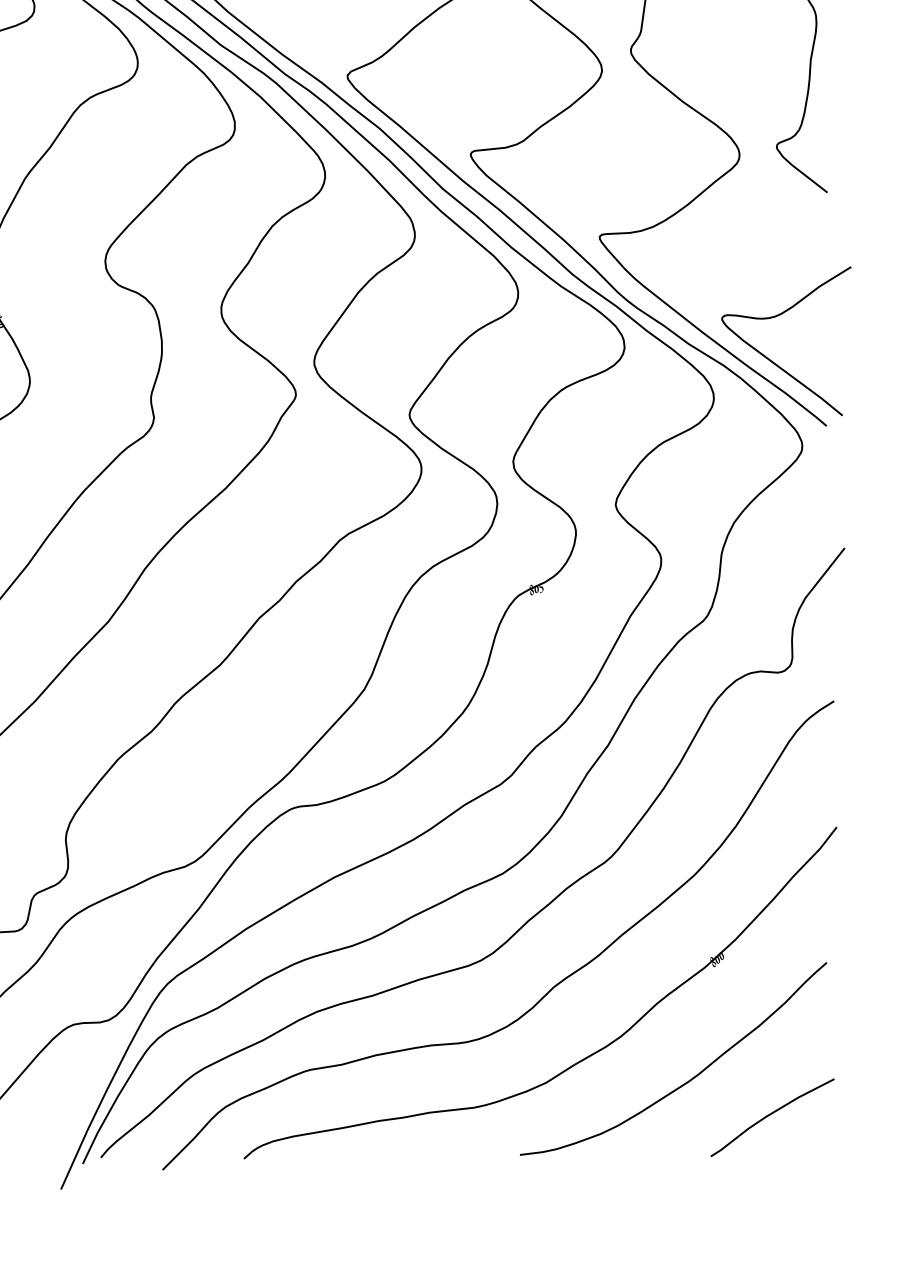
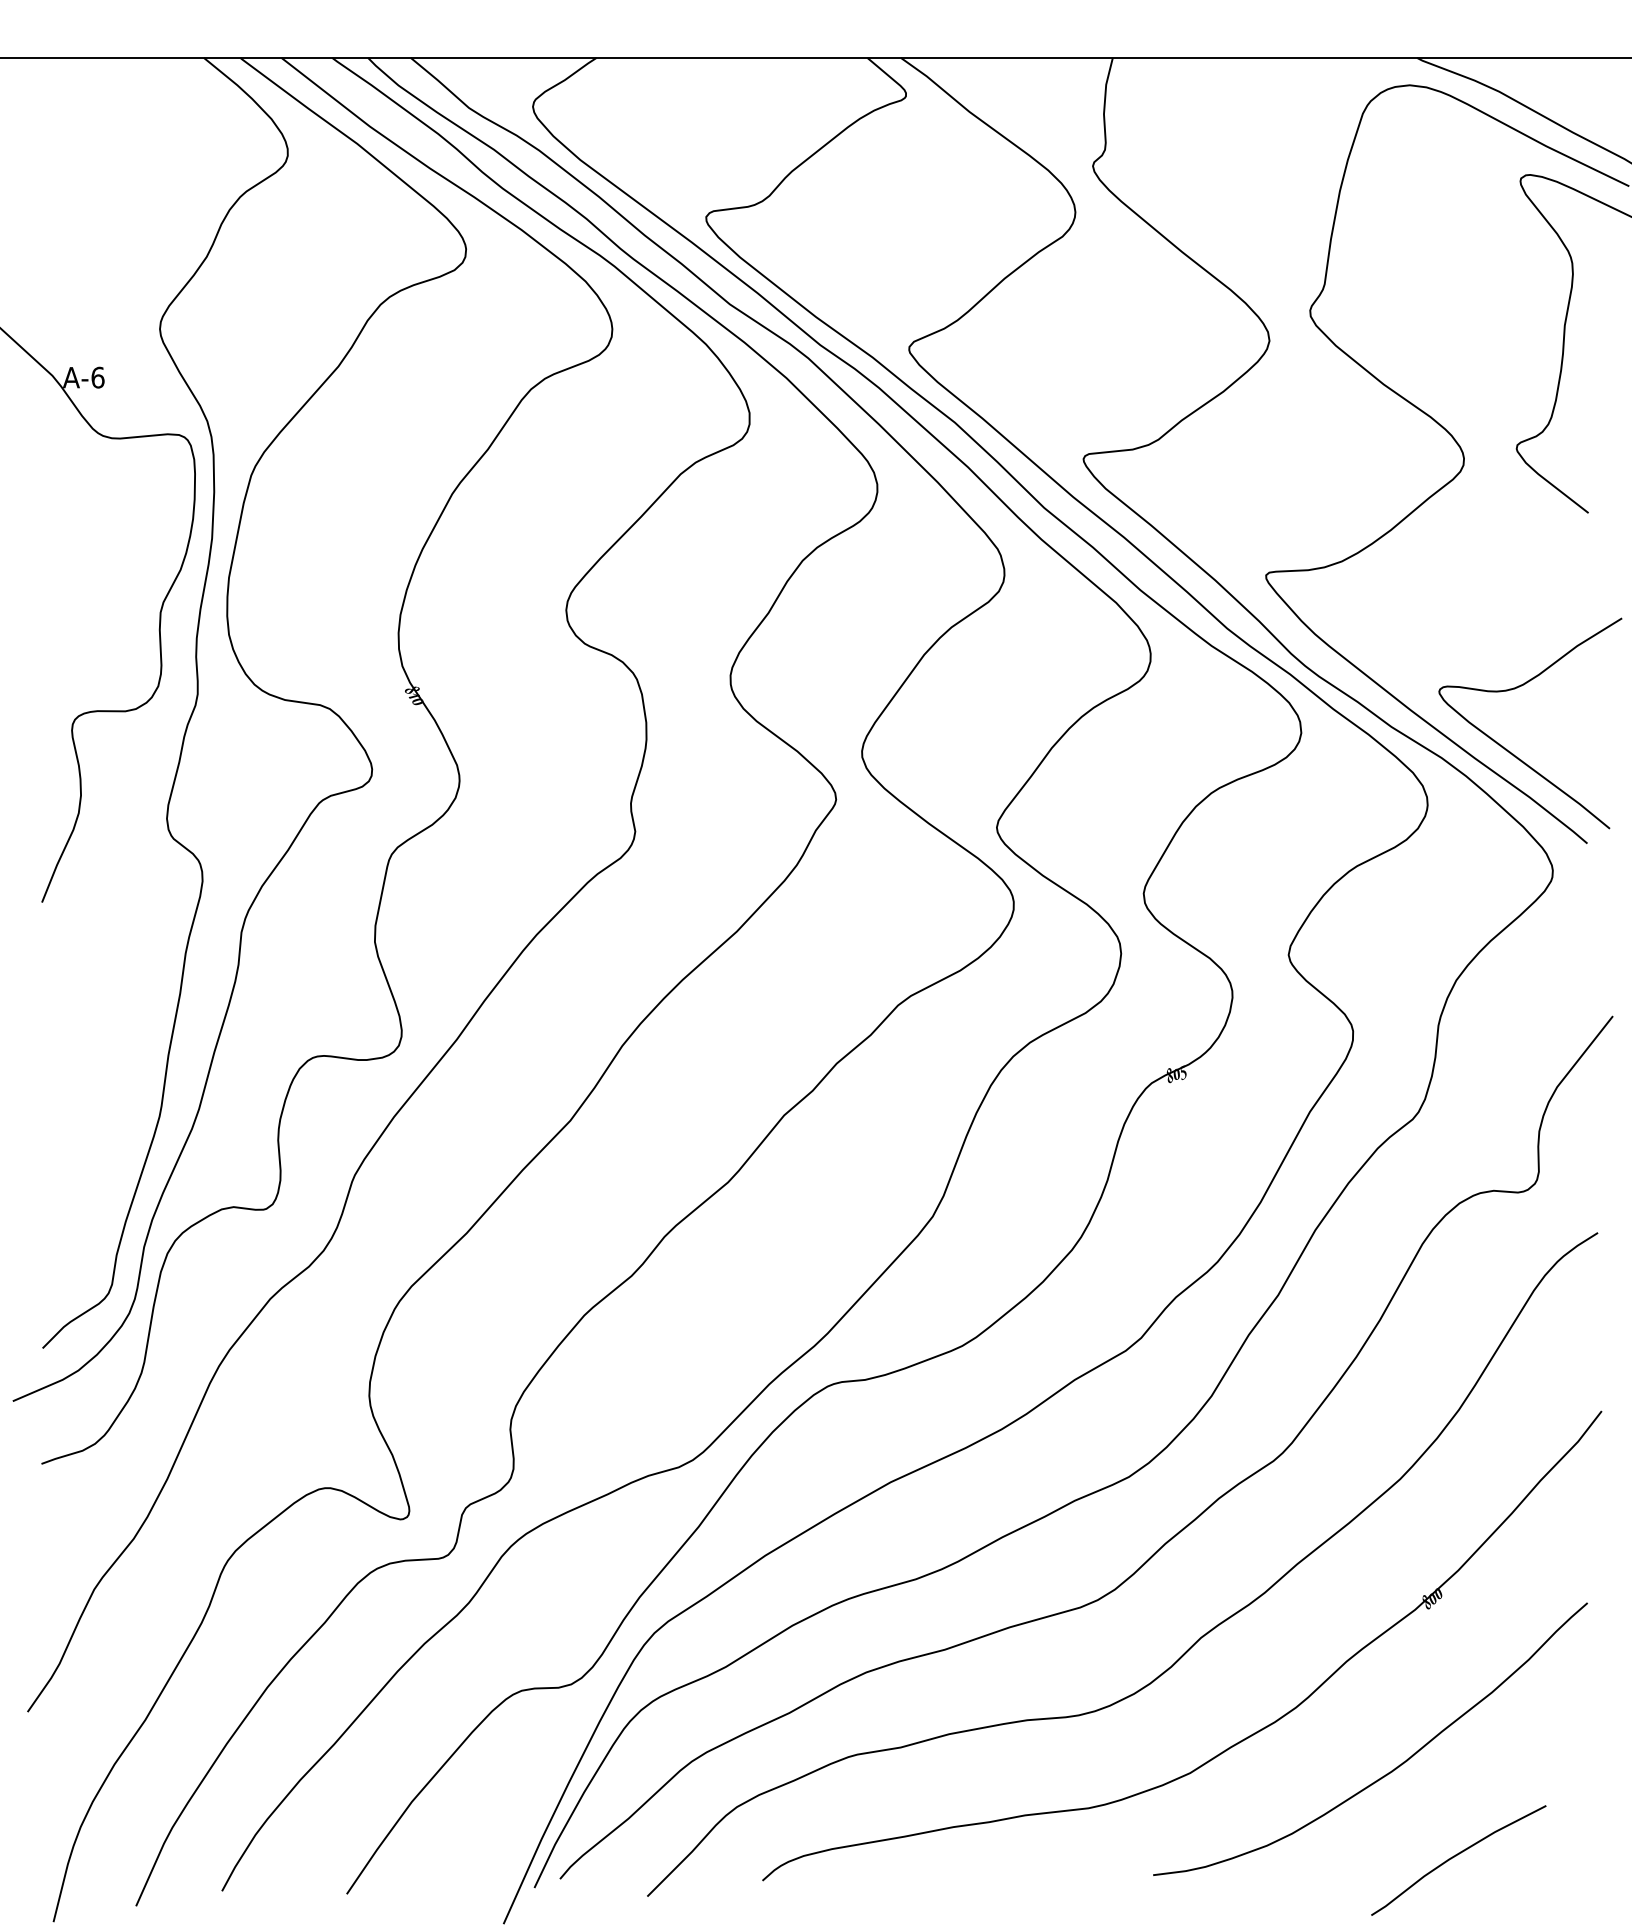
curve: (770, 1114) -> (1456, 1856), moved

